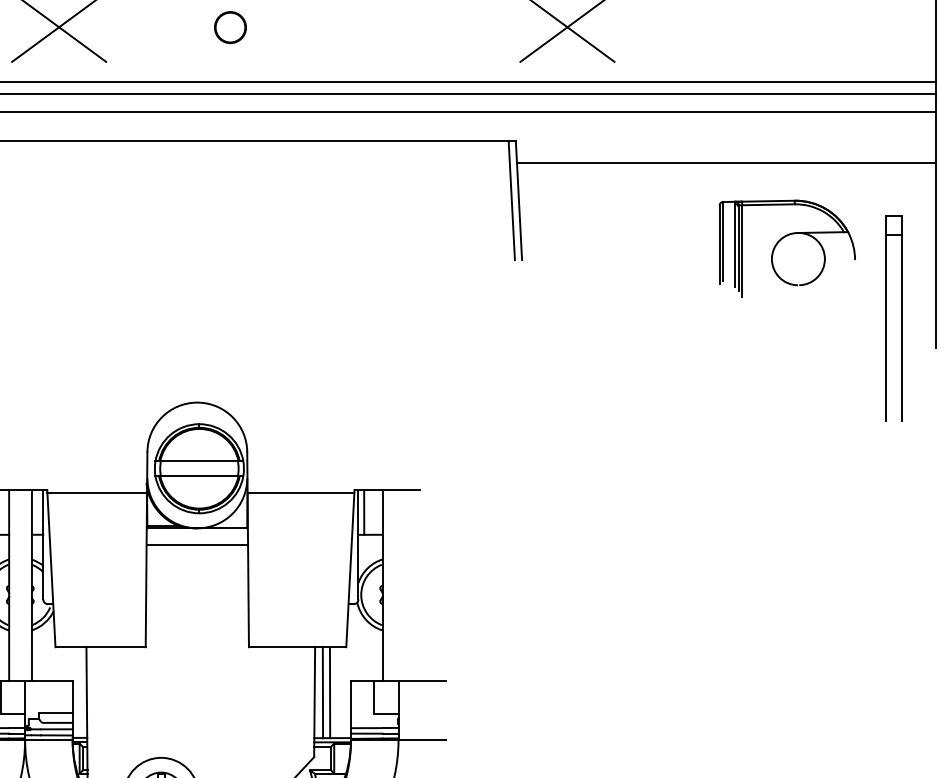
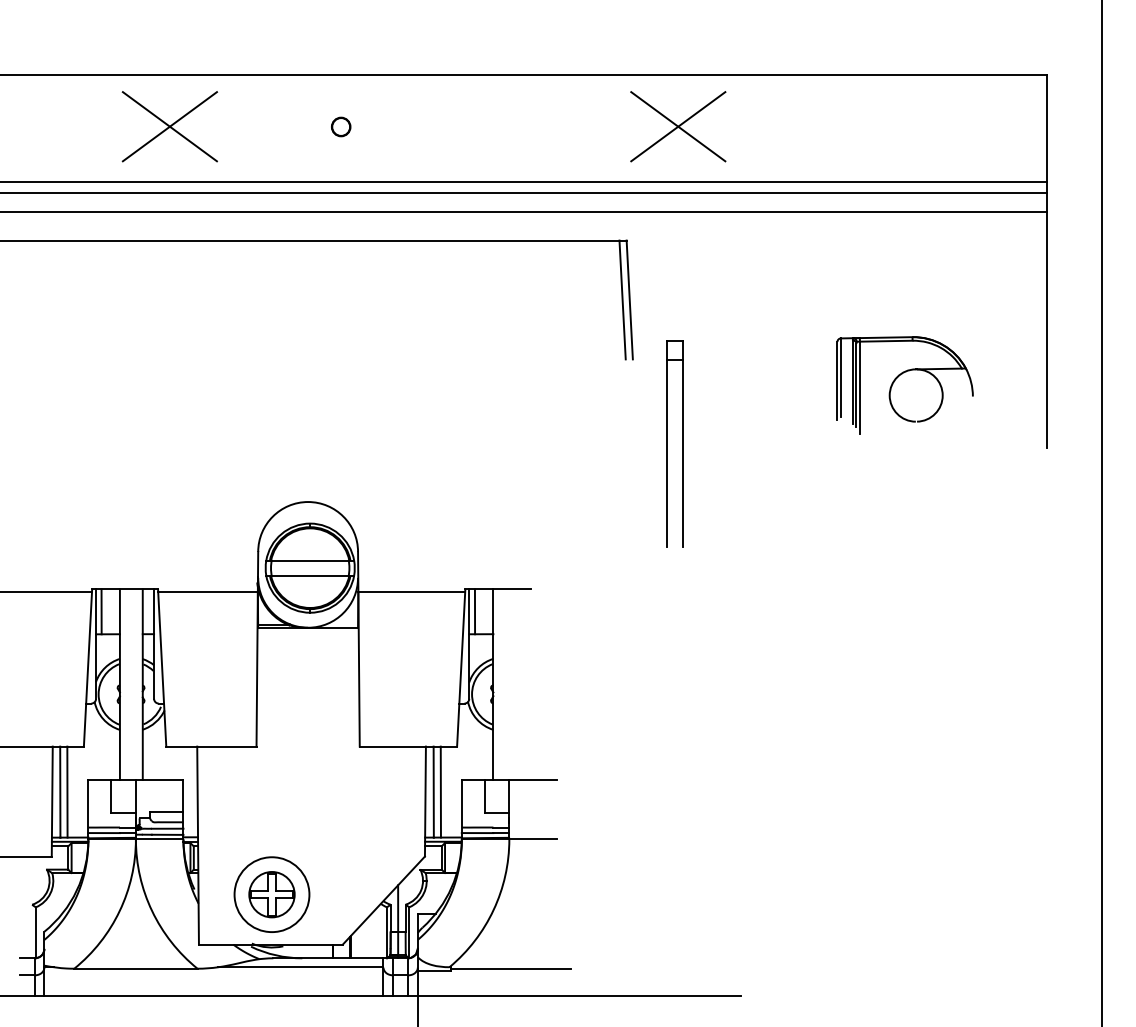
circle: (229, 27) -> (340, 126), size x0.6
line: (726, 163) -> (837, 262), removed
part: (779, 242) -> (897, 378), moved
part: (886, 318) -> (667, 443), moved
line: (196, 545) -> (307, 644), removed

